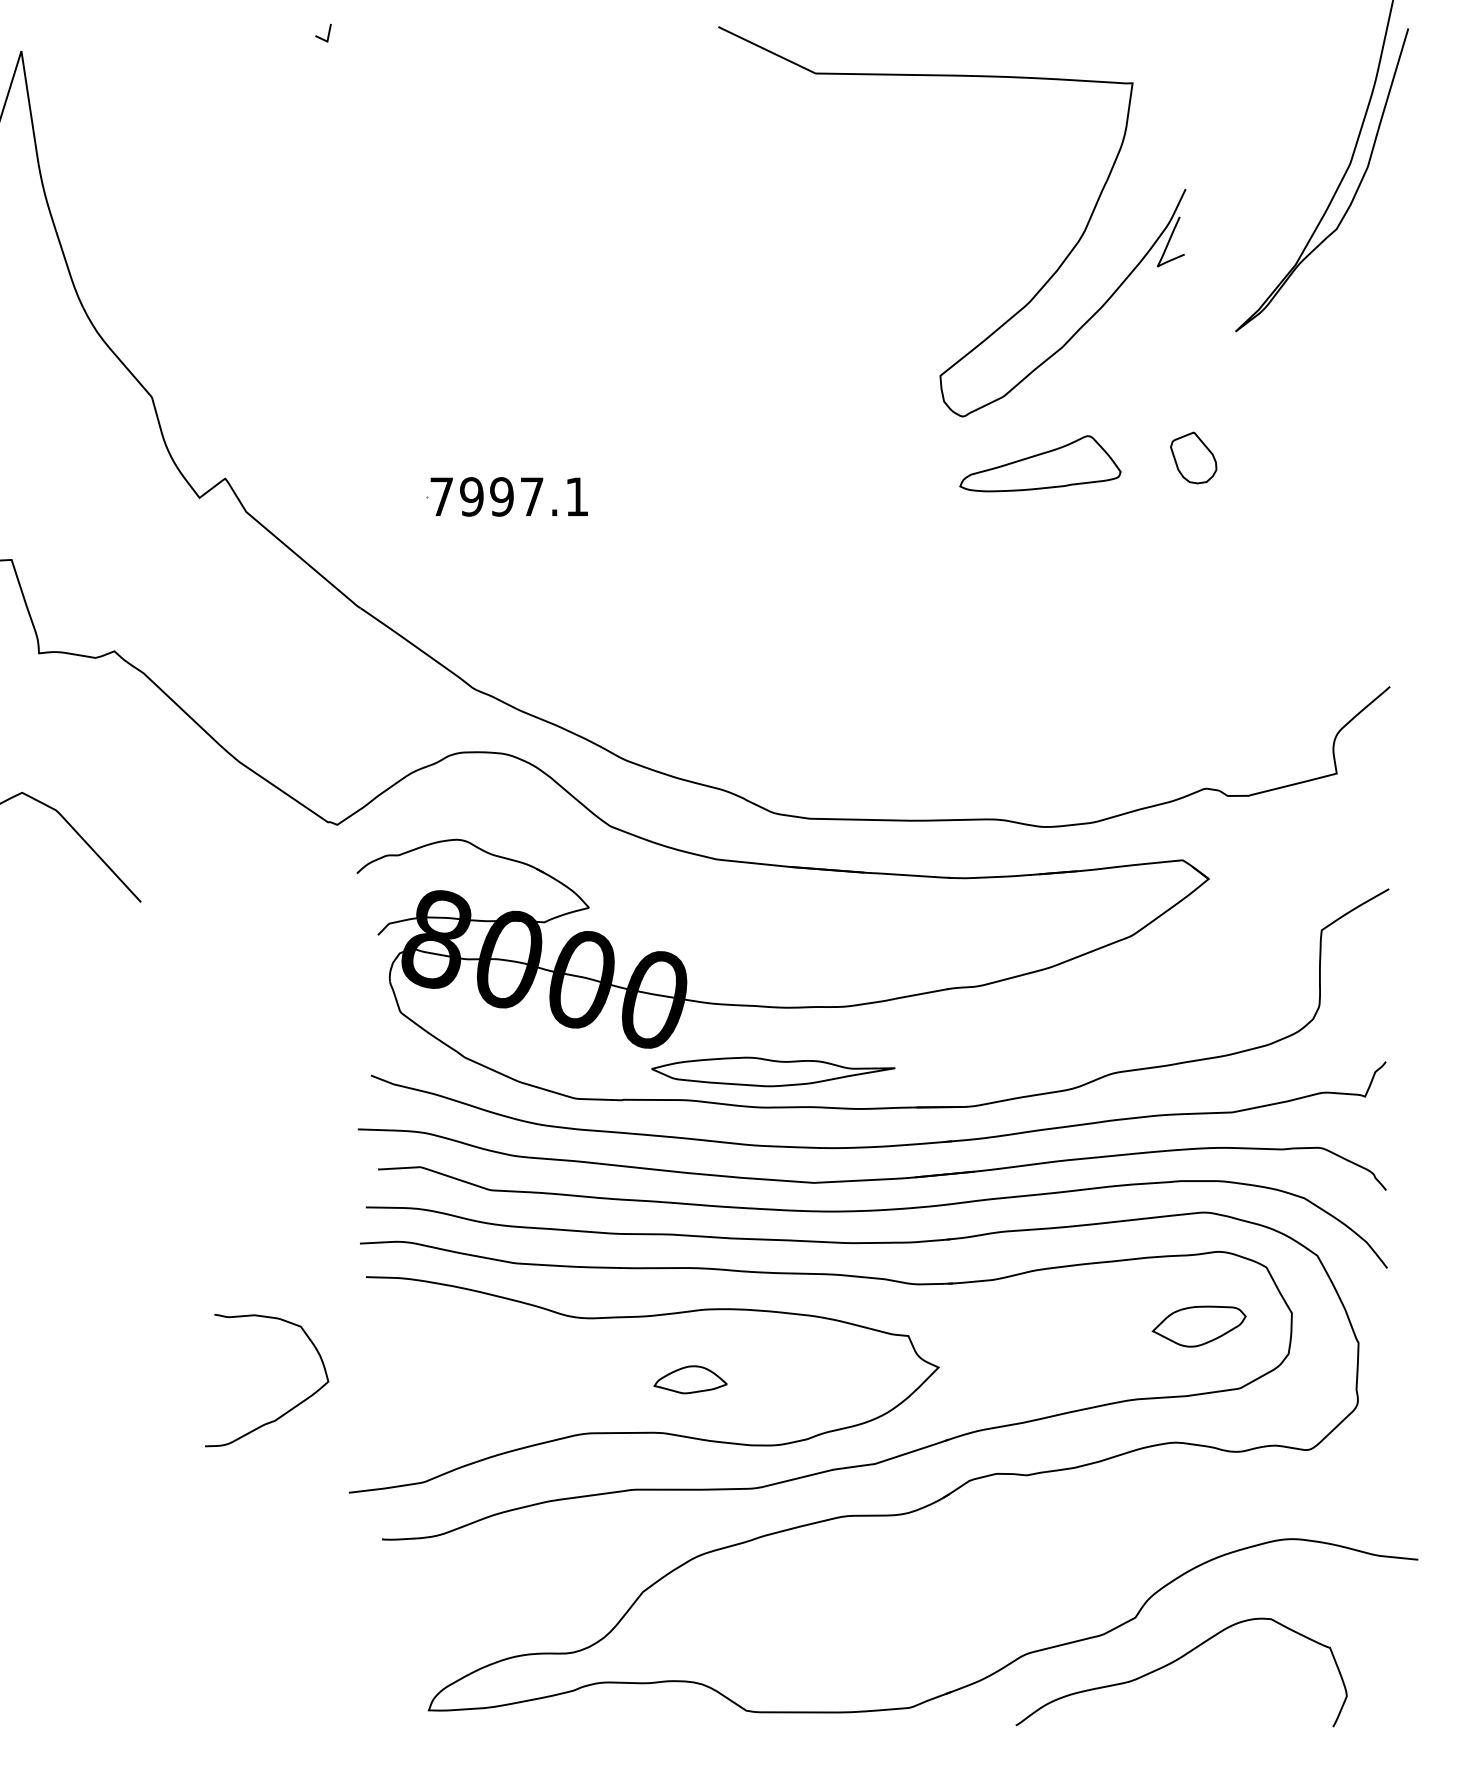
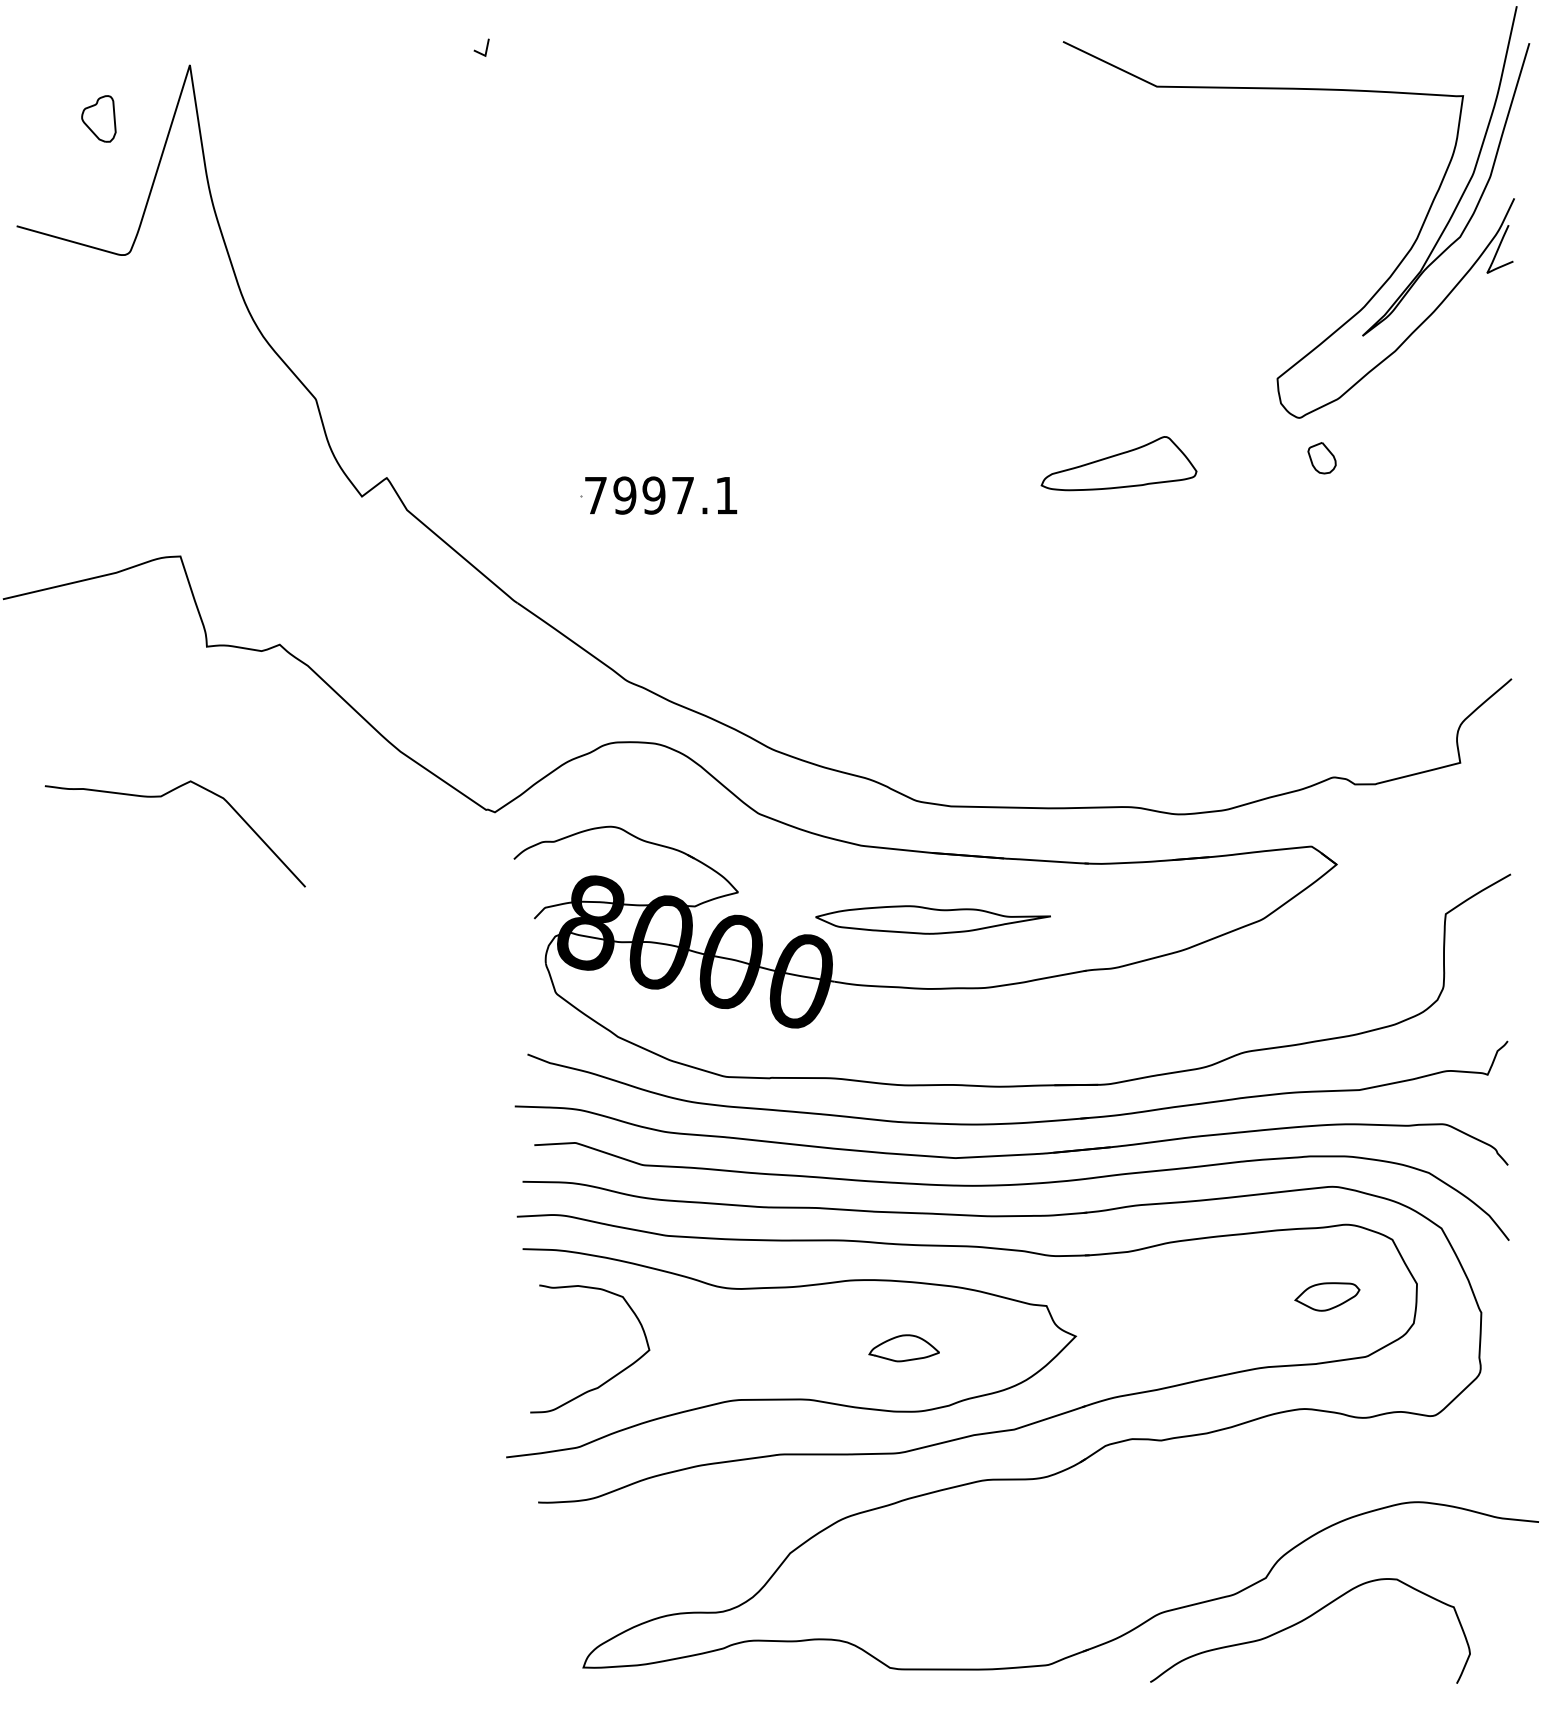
part: (1038, 289) -> (1372, 295), moved
part: (1193, 458) -> (1321, 458), size x0.62
part: (1039, 463) -> (1118, 463), moved
part: (772, 1071) -> (932, 919), moved
part: (1199, 1326) -> (1327, 1296), size x0.71
part: (689, 1380) -> (903, 1348), moved
curve: (287, 1411) -> (609, 1378), moved

